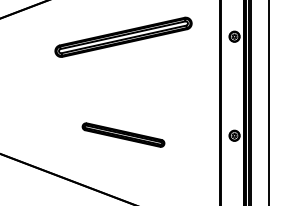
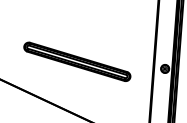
part: (123, 134) -> (77, 61), size x1.67

